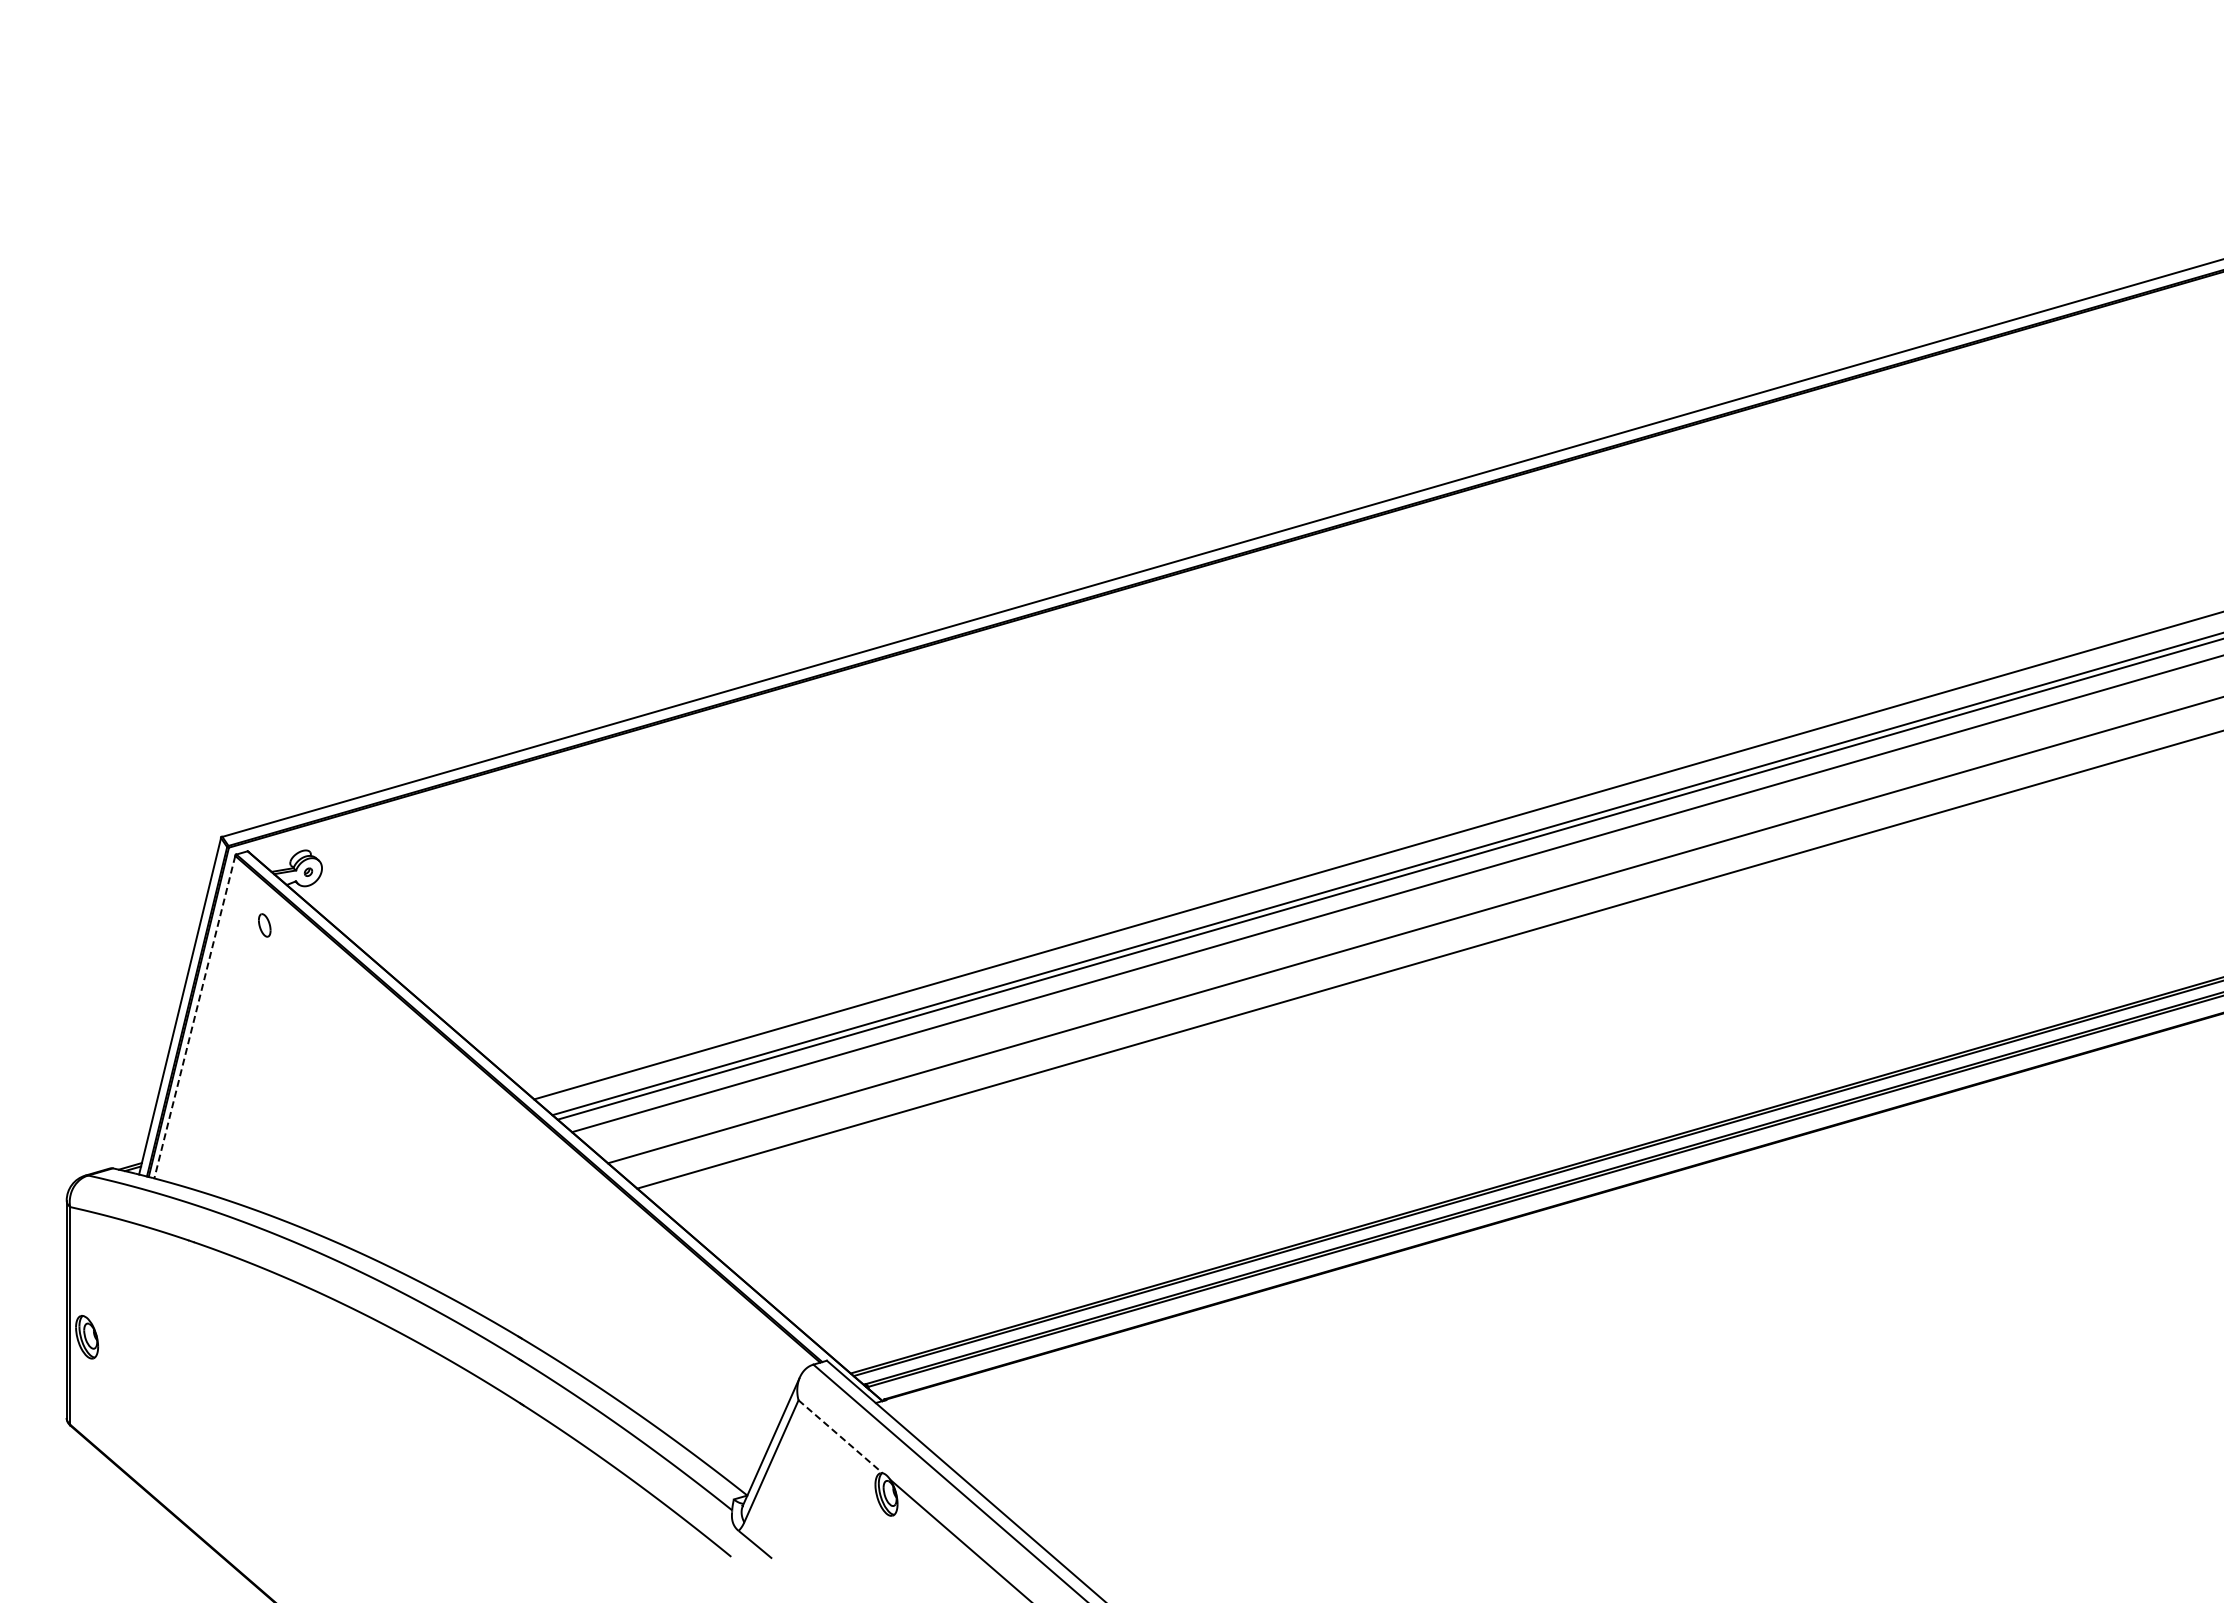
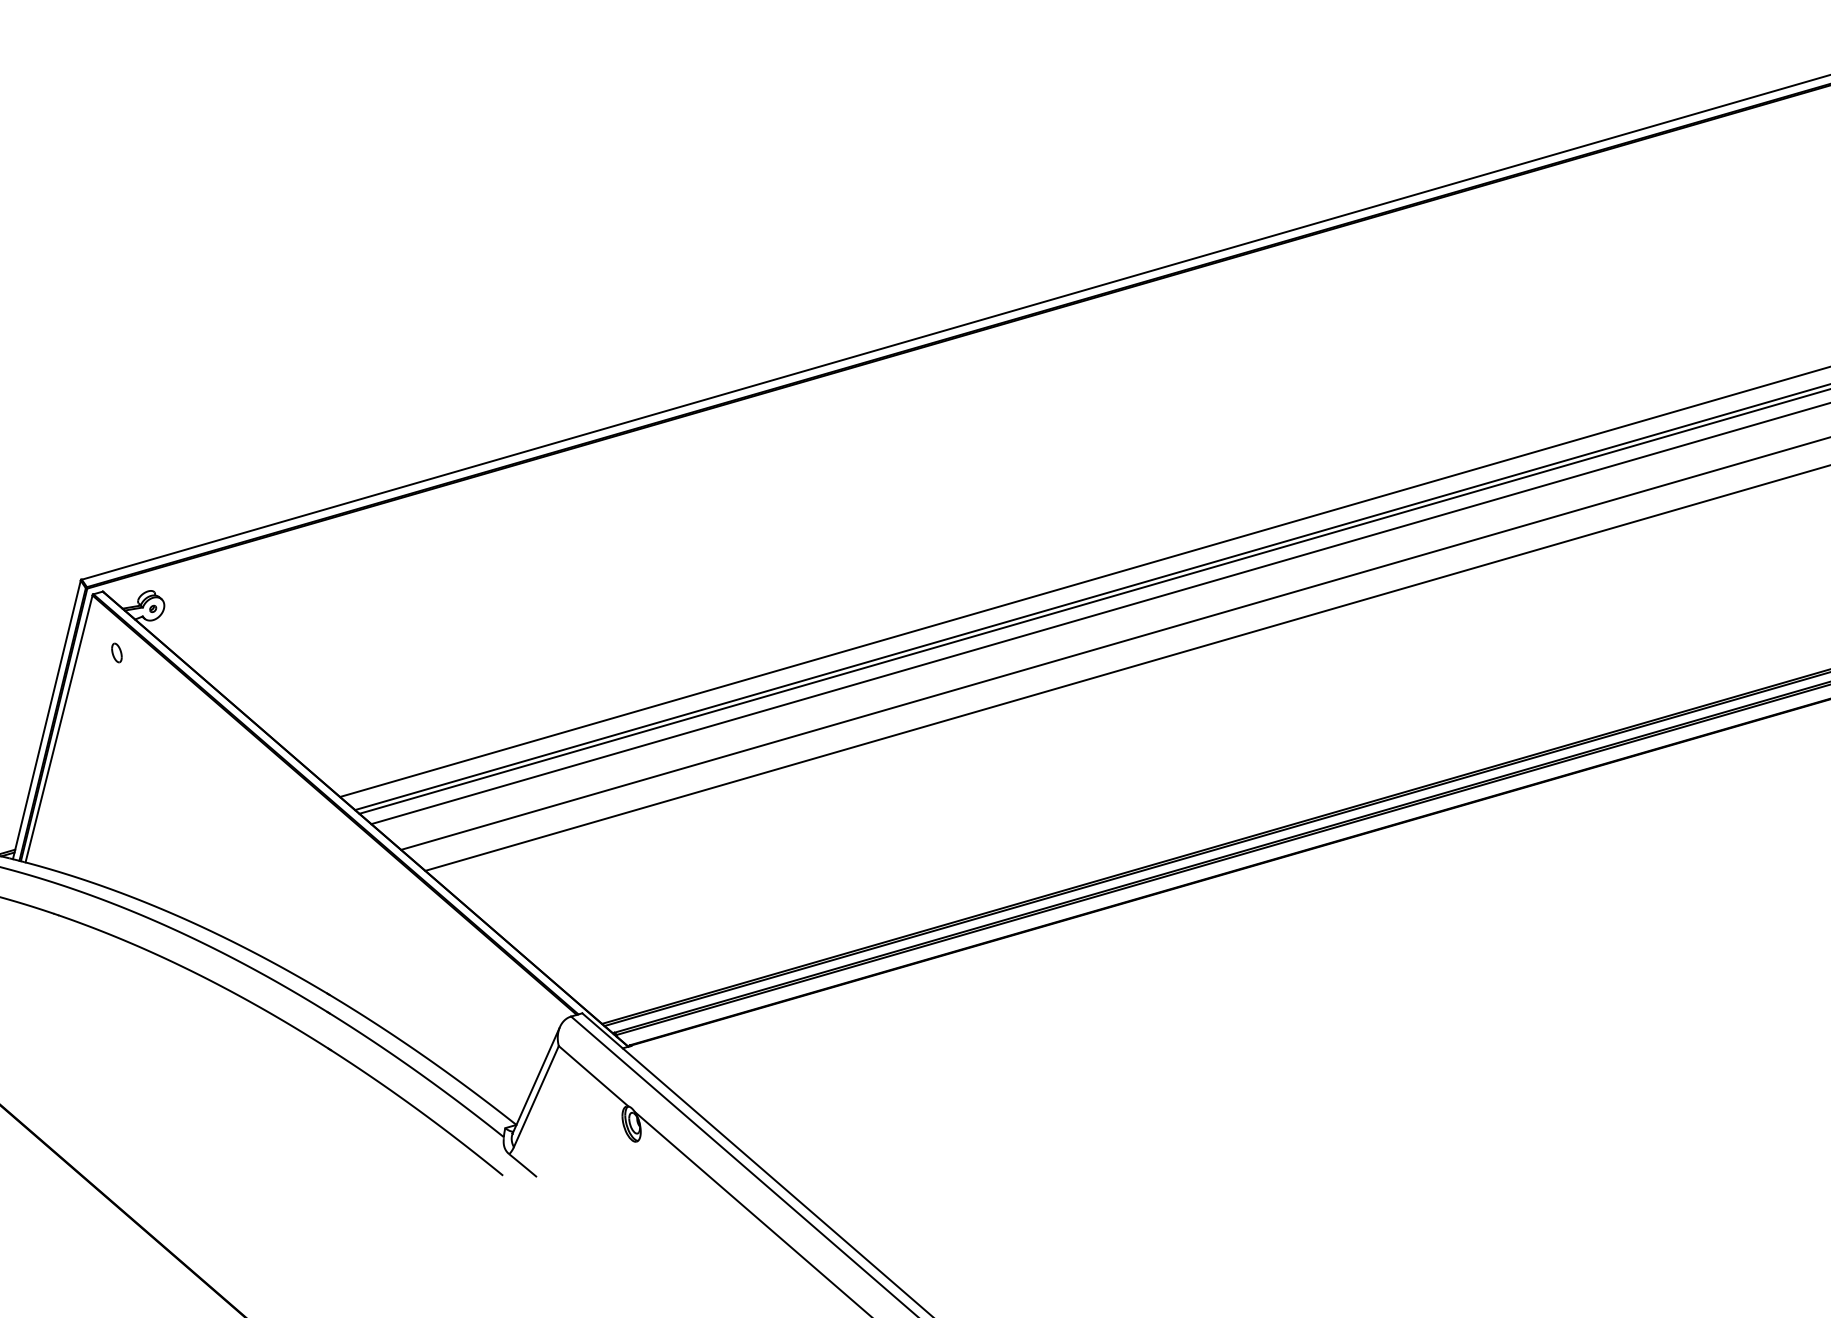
line: (194, 1017) -> (58, 729), dashed -> solid
line: (840, 1436) -> (593, 1076), dashed -> solid

